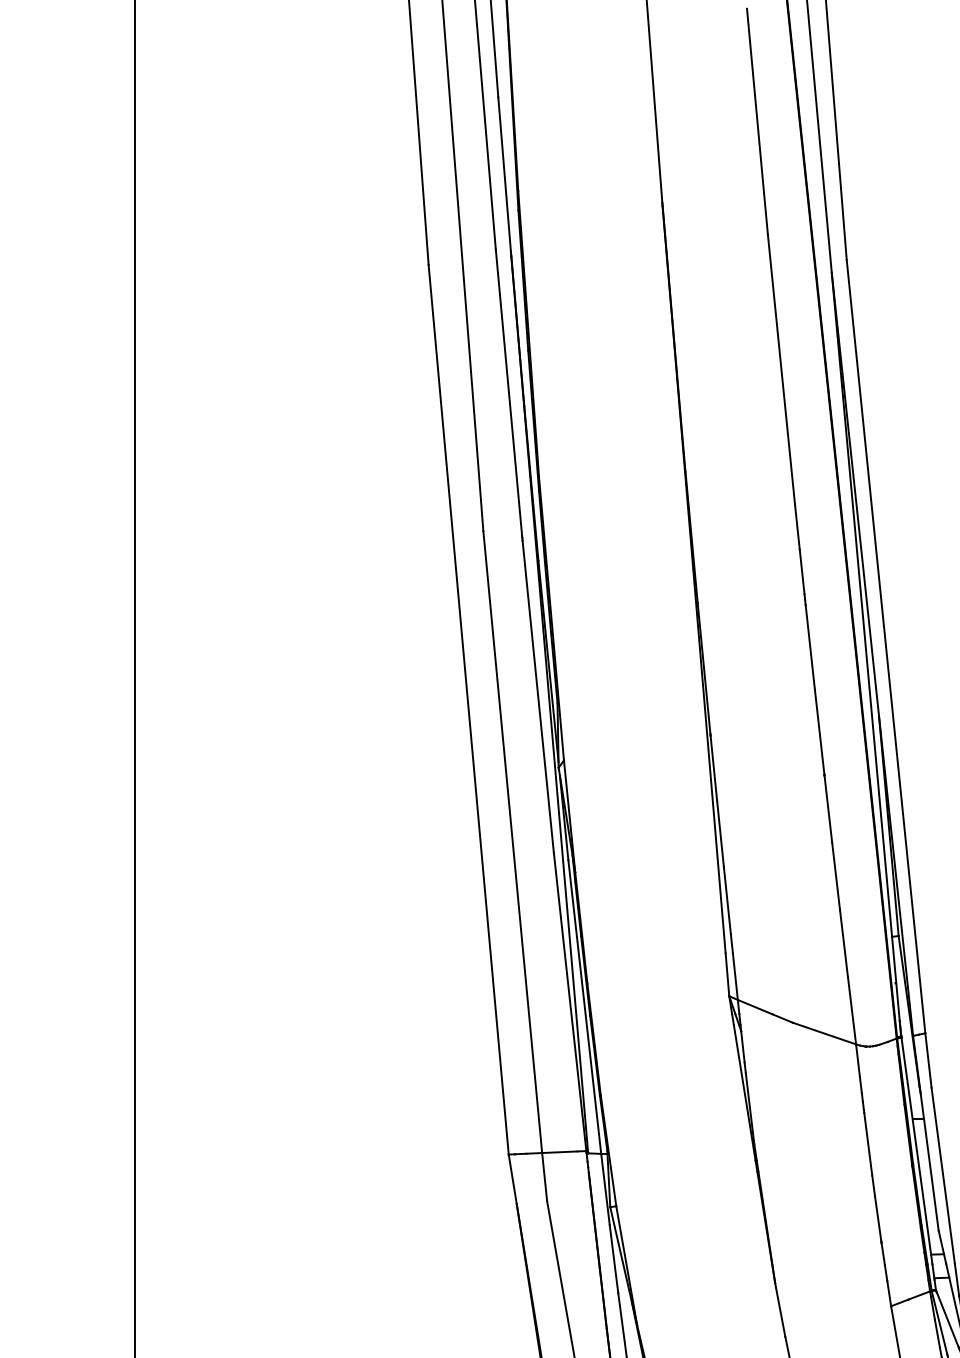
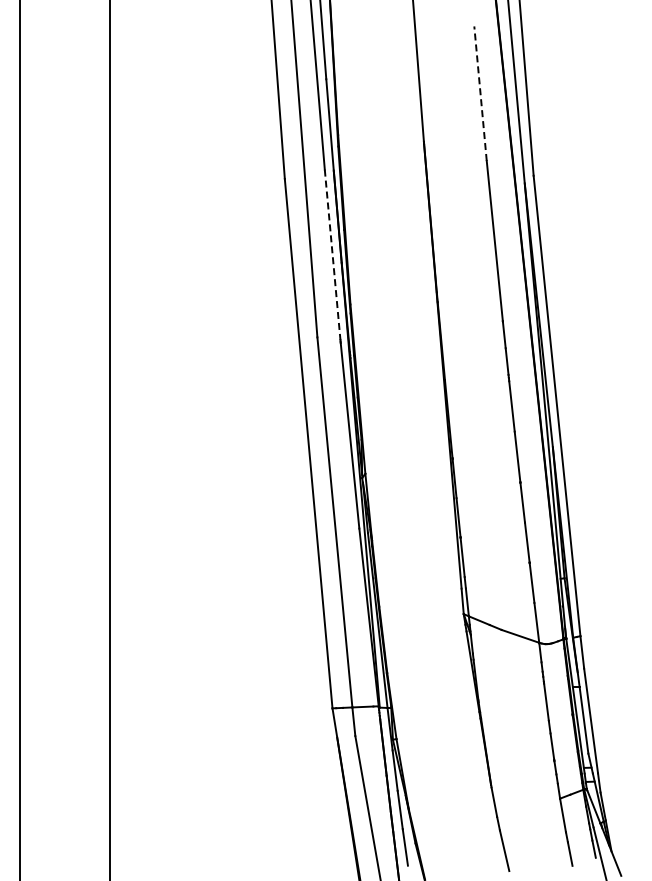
line: (757, 121) -> (480, 93), solid -> dashed
line: (508, 391) -> (332, 254), solid -> dashed

